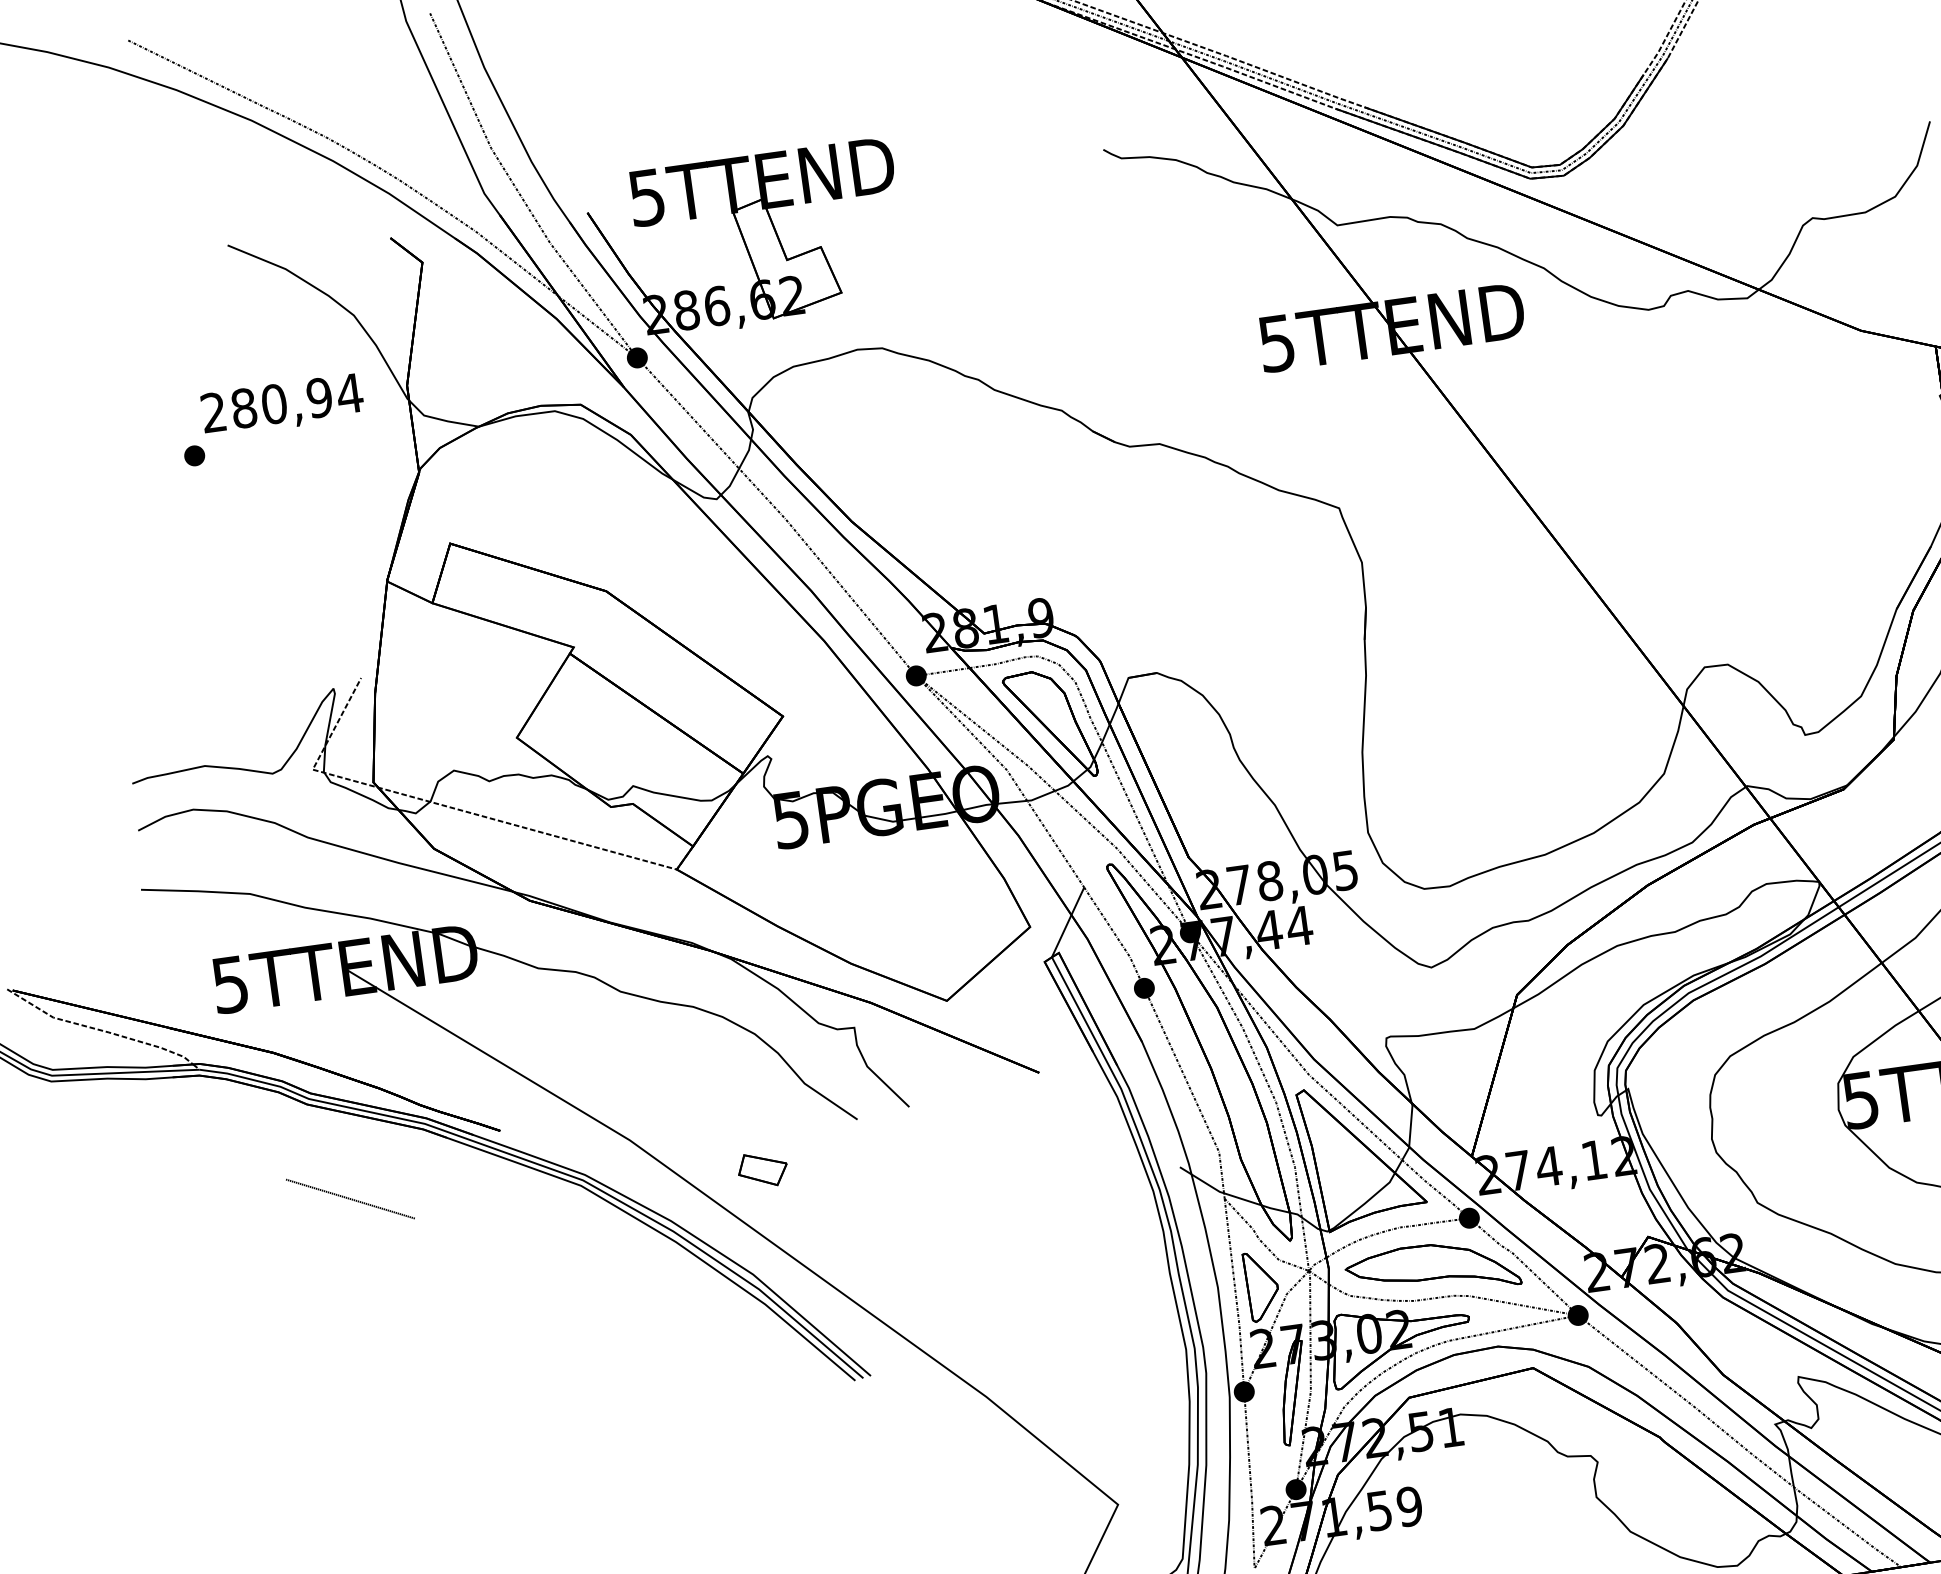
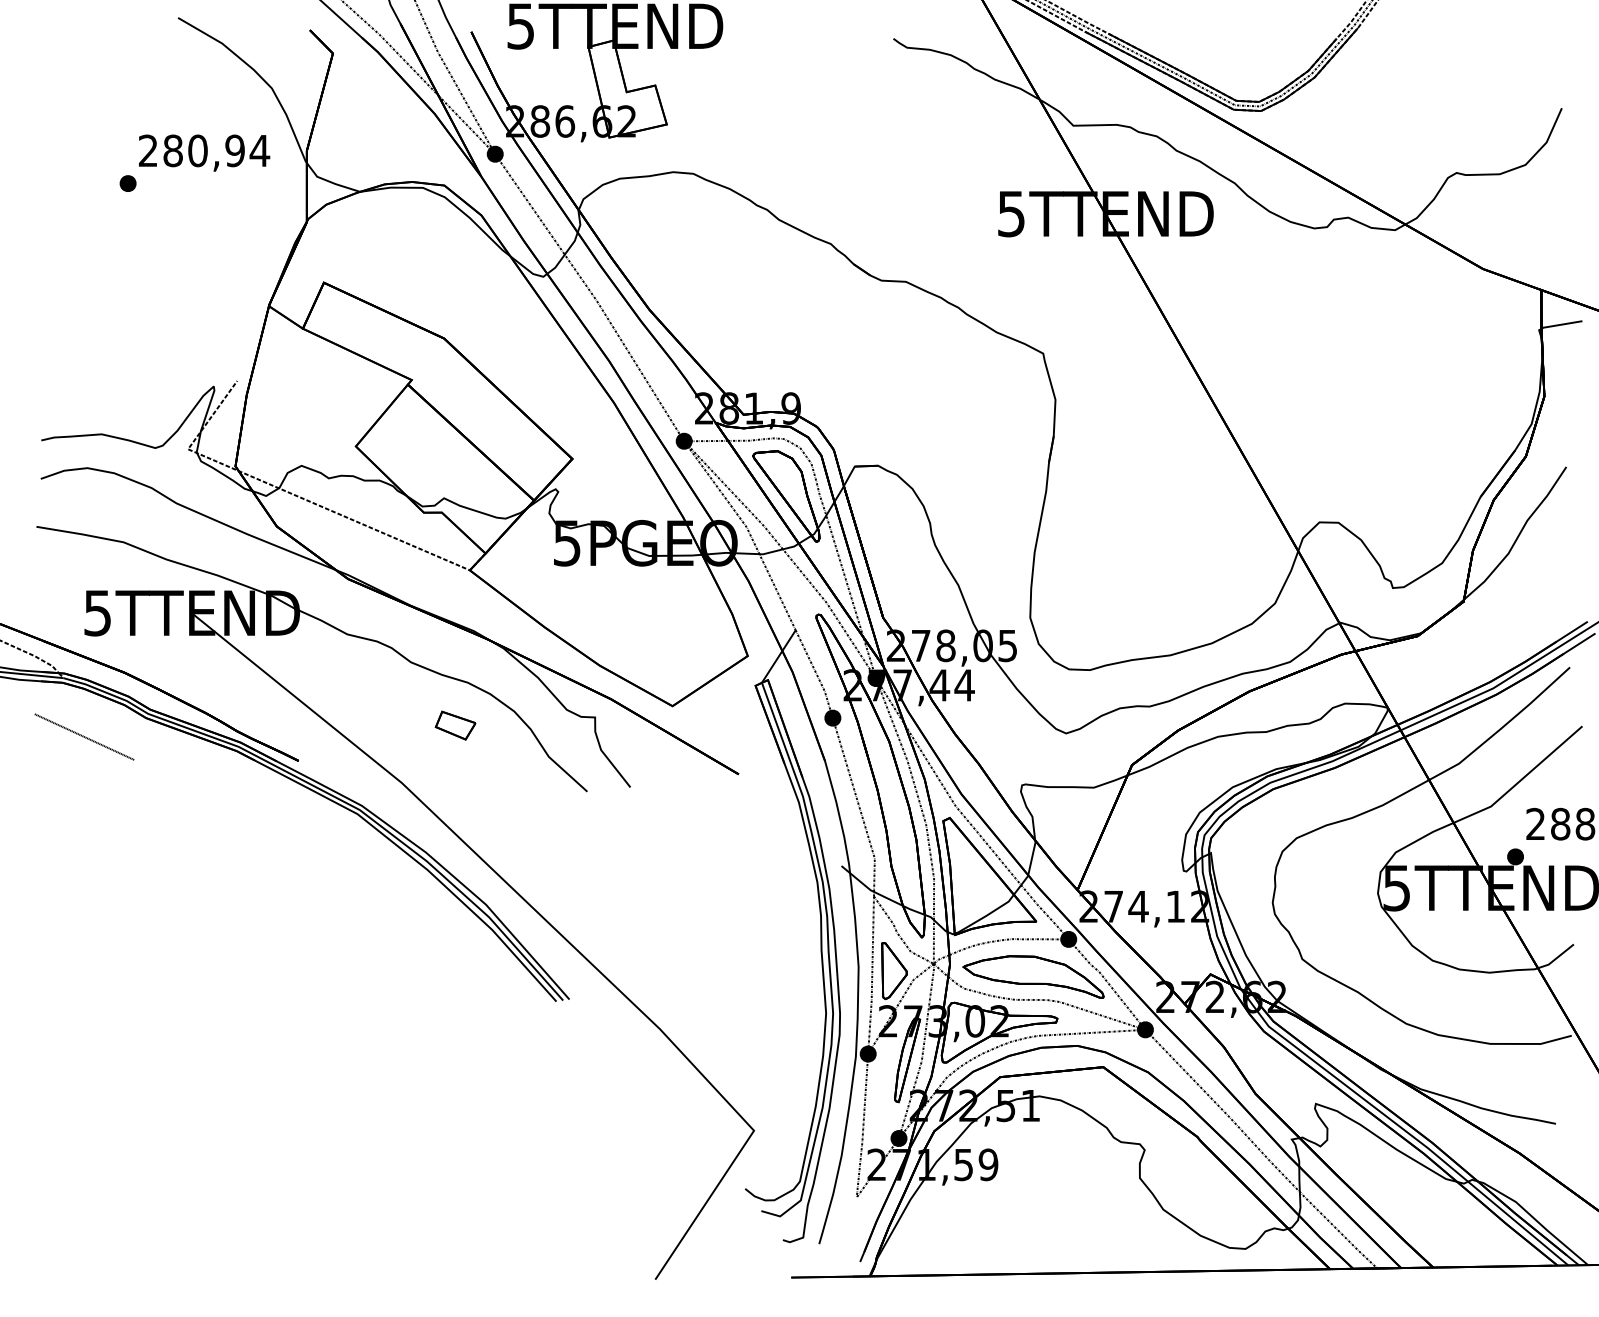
part: (762, 1169) -> (455, 725), moved
line: (350, 1198) -> (84, 736), moved

